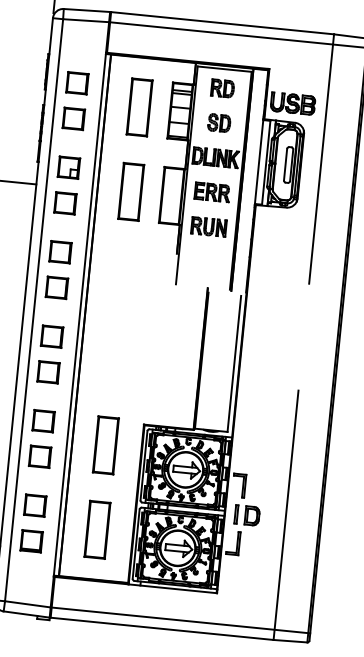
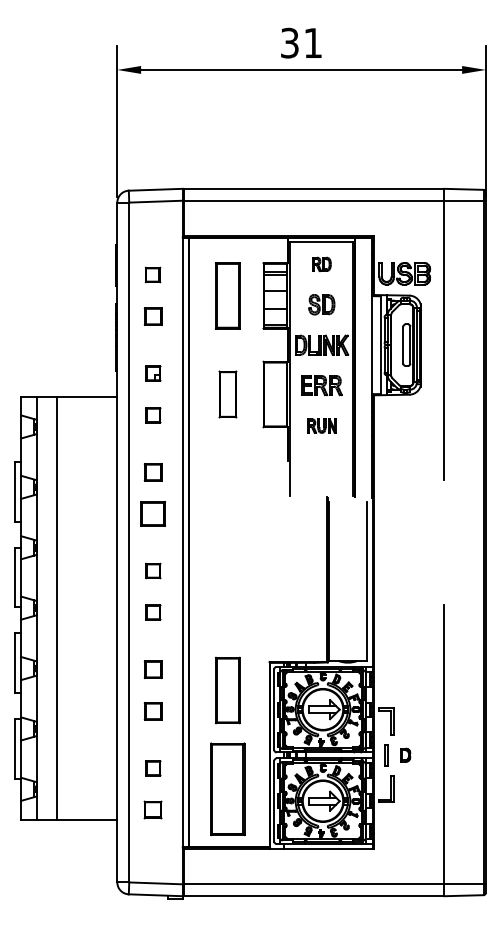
part: (76, 82) -> (152, 274), size x0.6
part: (222, 88) -> (321, 264), size x0.7
part: (74, 118) -> (153, 316), size x0.7
part: (69, 167) -> (153, 373), size x0.6
part: (130, 191) -> (227, 394), size x0.7
part: (65, 203) -> (153, 415), size x0.6
part: (208, 226) -> (321, 425), size x0.7
part: (60, 252) -> (153, 472), size x0.7
part: (52, 336) -> (153, 570), size x0.6
part: (48, 372) -> (153, 612), size x0.6
part: (44, 421) -> (153, 669), size x0.7
part: (40, 456) -> (153, 711), size x0.7
part: (35, 505) -> (153, 768), size x0.6
part: (252, 515) -> (405, 754), size x0.6
part: (97, 529) -> (227, 788), size x1.4
part: (31, 540) -> (152, 809), size x0.7

